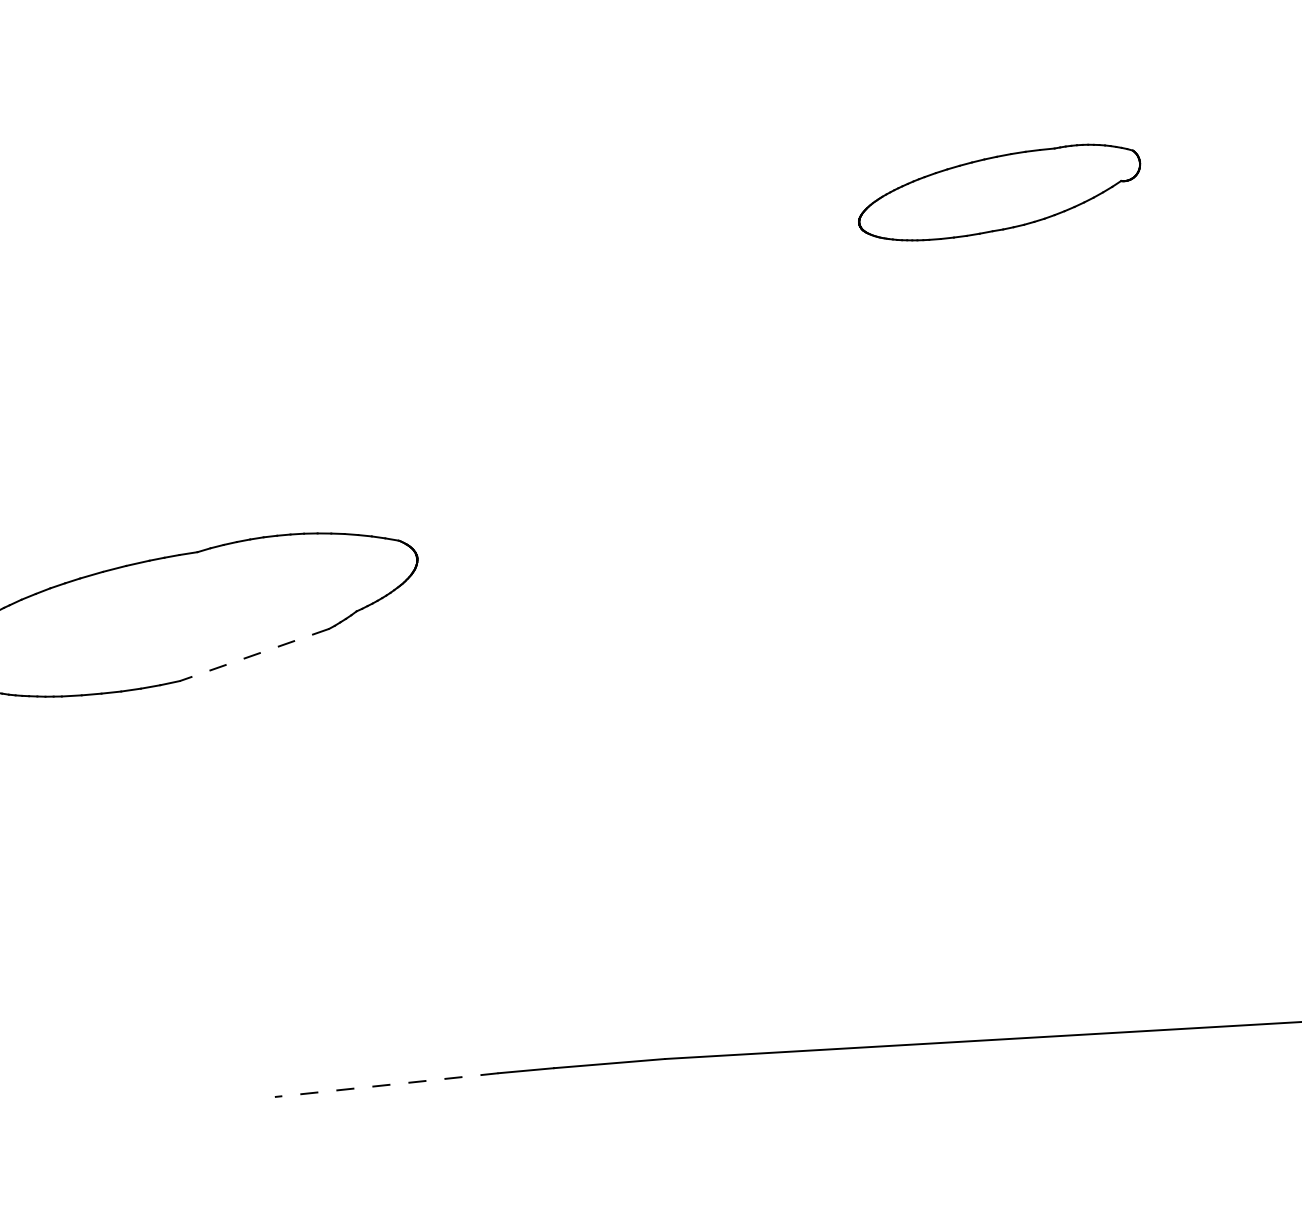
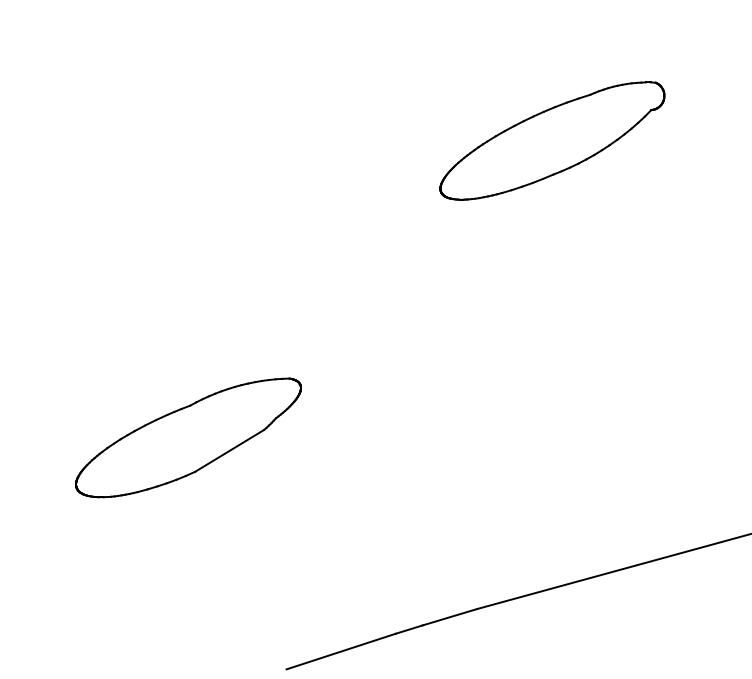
part: (1000, 191) -> (552, 140), size x1.67
line: (254, 656) -> (229, 451), dashed -> solid
line: (385, 1084) -> (340, 651), dashed -> solid

